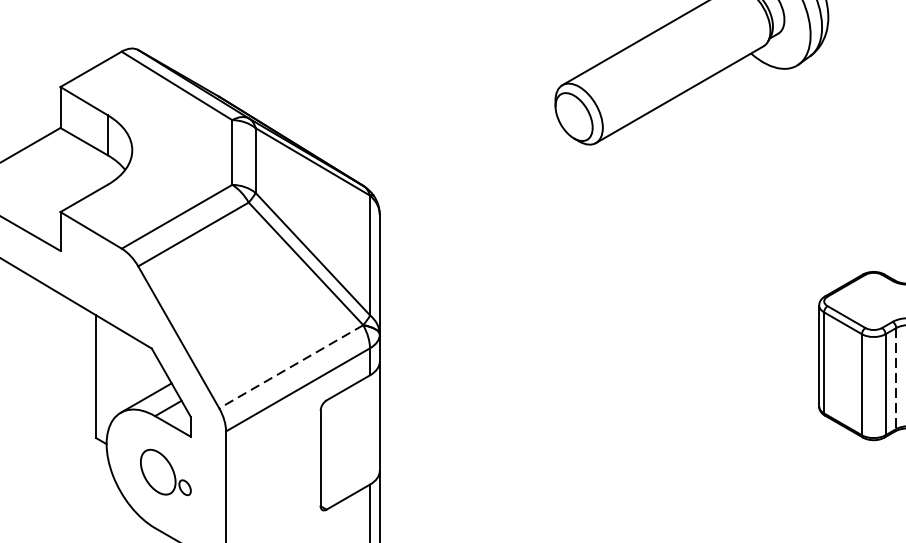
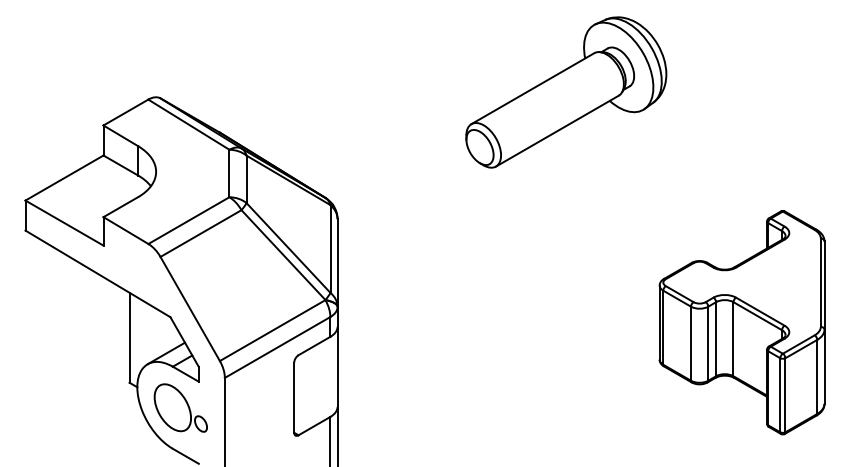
line: (291, 366) -> (272, 330), dashed -> solid
line: (896, 378) -> (716, 339), dashed -> solid
part: (165, 471) -> (180, 407), size x1.43

